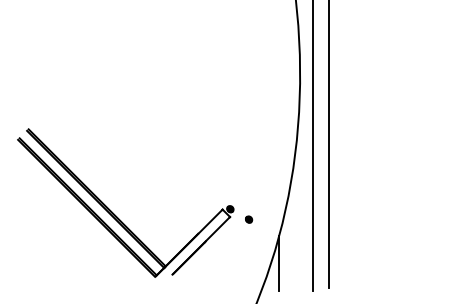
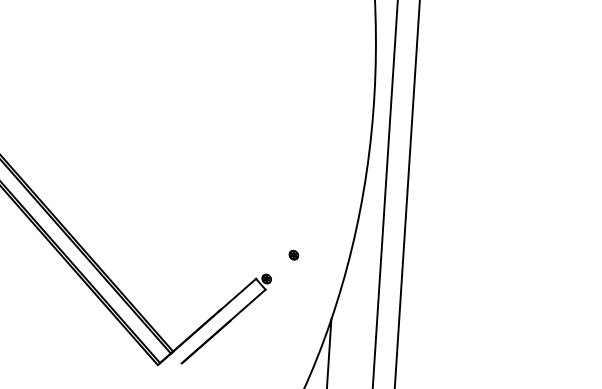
part: (249, 219) -> (294, 255), moved

